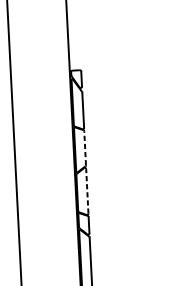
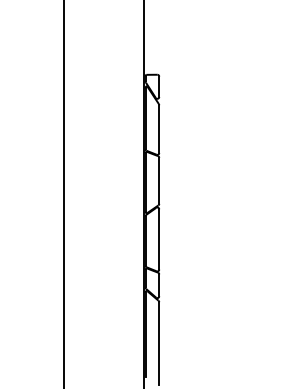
line: (85, 147) -> (159, 180), dashed -> solid
line: (87, 190) -> (159, 238), dashed -> solid

